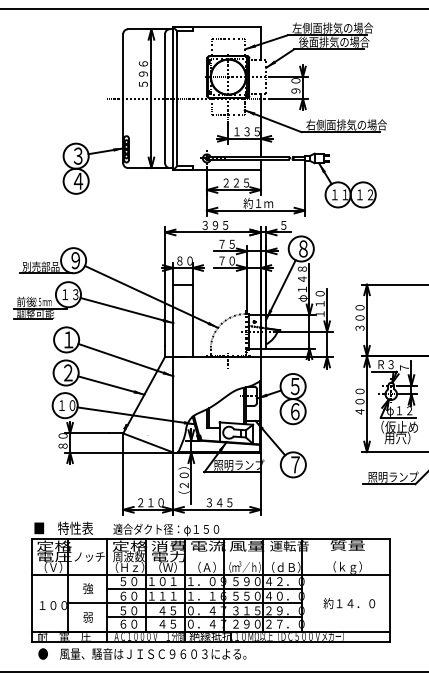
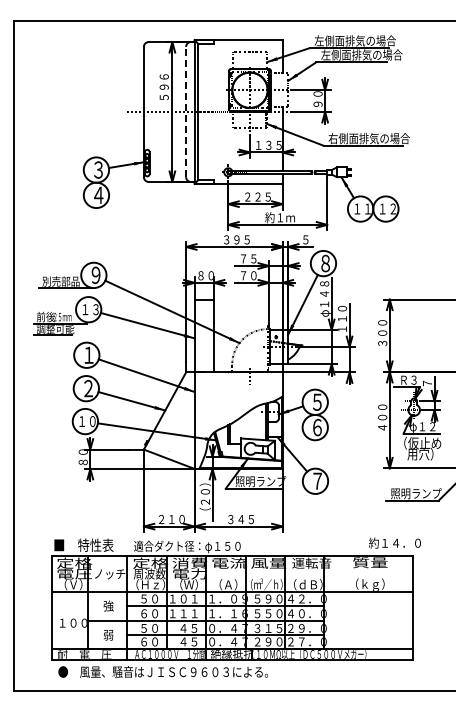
text: (339, 41) -> (361, 54), 後面排気の場合 -> 左側面排気の場合
line: (165, 98) -> (186, 111), solid -> dashed
text: (348, 602) -> (394, 542), moved

